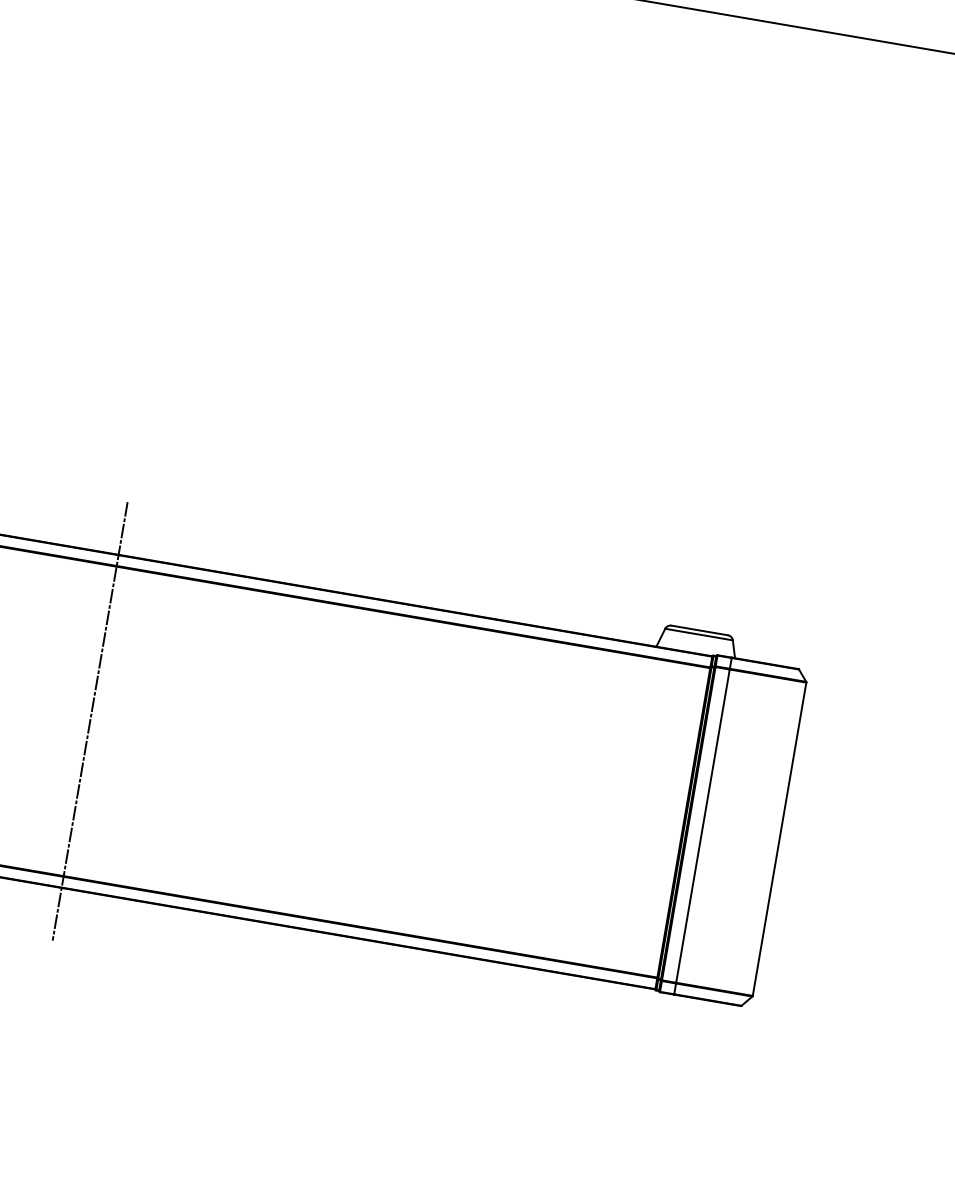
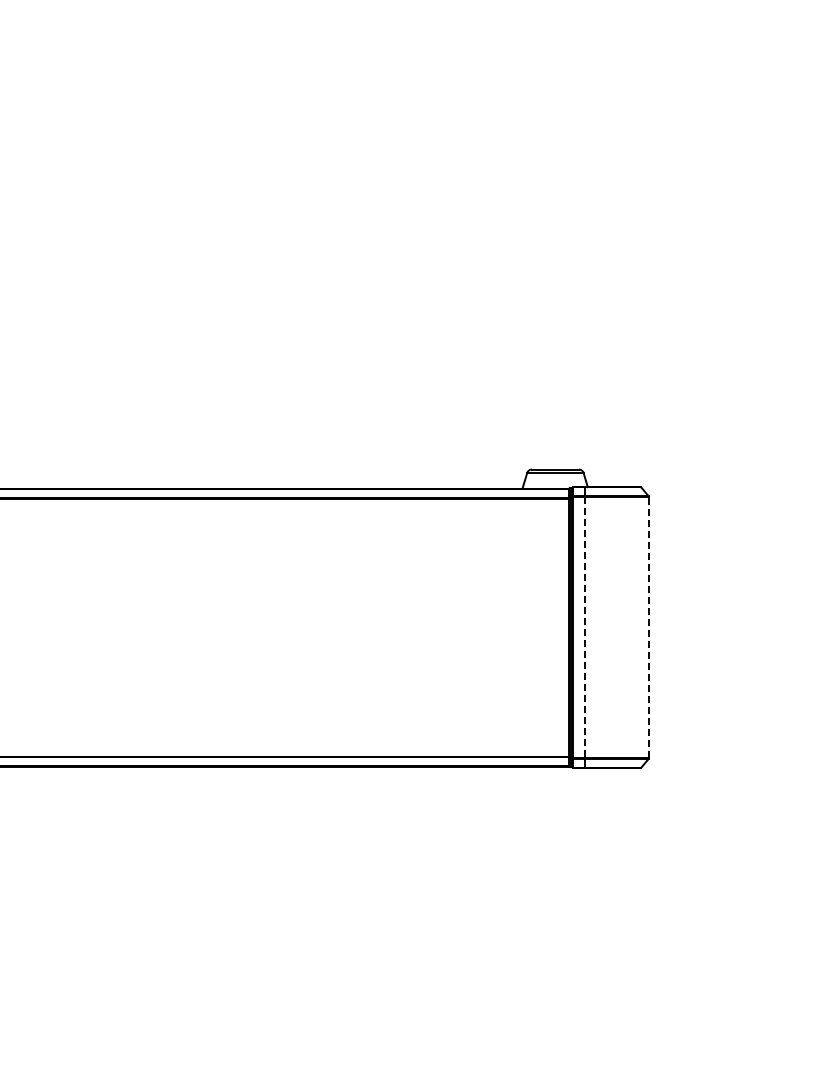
line: (90, 721) -> (74, 627), removed
line: (703, 826) -> (585, 627), solid -> dashed
line: (779, 839) -> (648, 627), solid -> dashed

